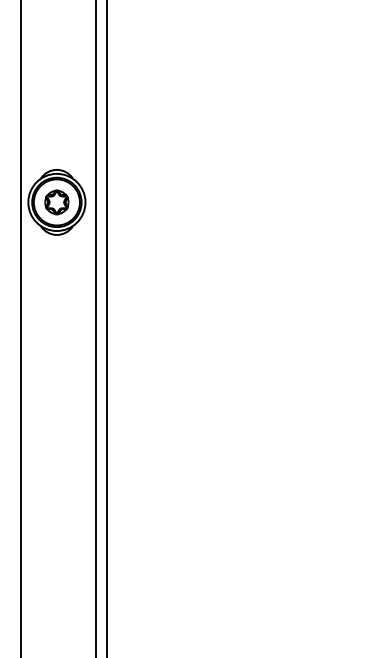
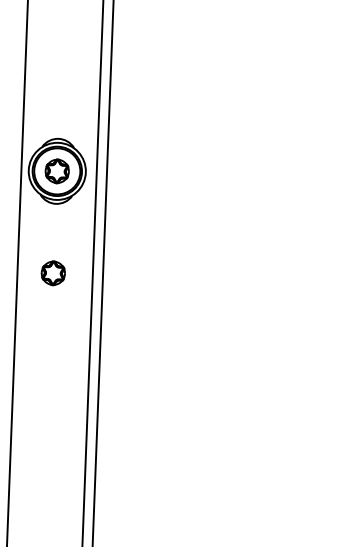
part: (56, 304) -> (52, 273), added

